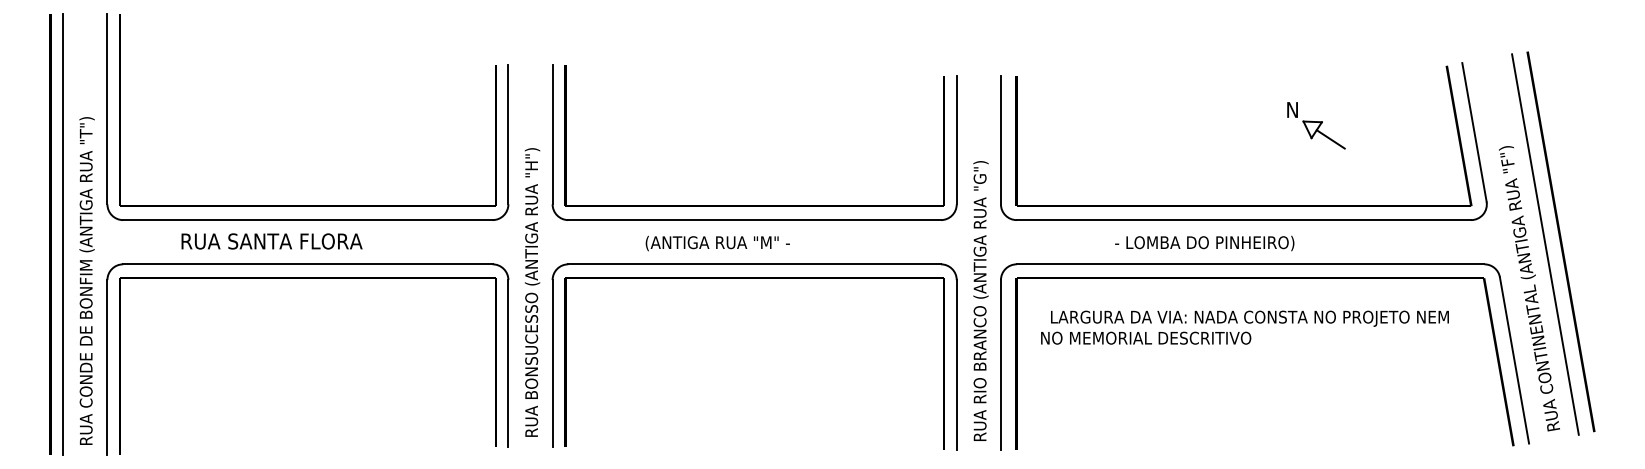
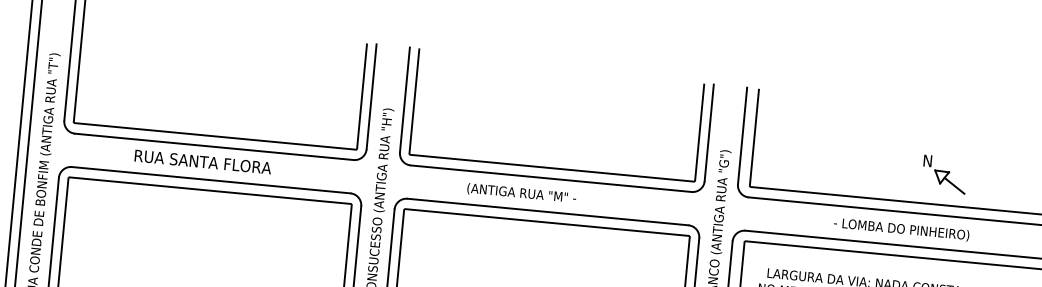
part: (1316, 125) -> (944, 174), moved
text: (271, 241) -> (202, 162), moved
text: (1204, 243) -> (901, 229), moved

